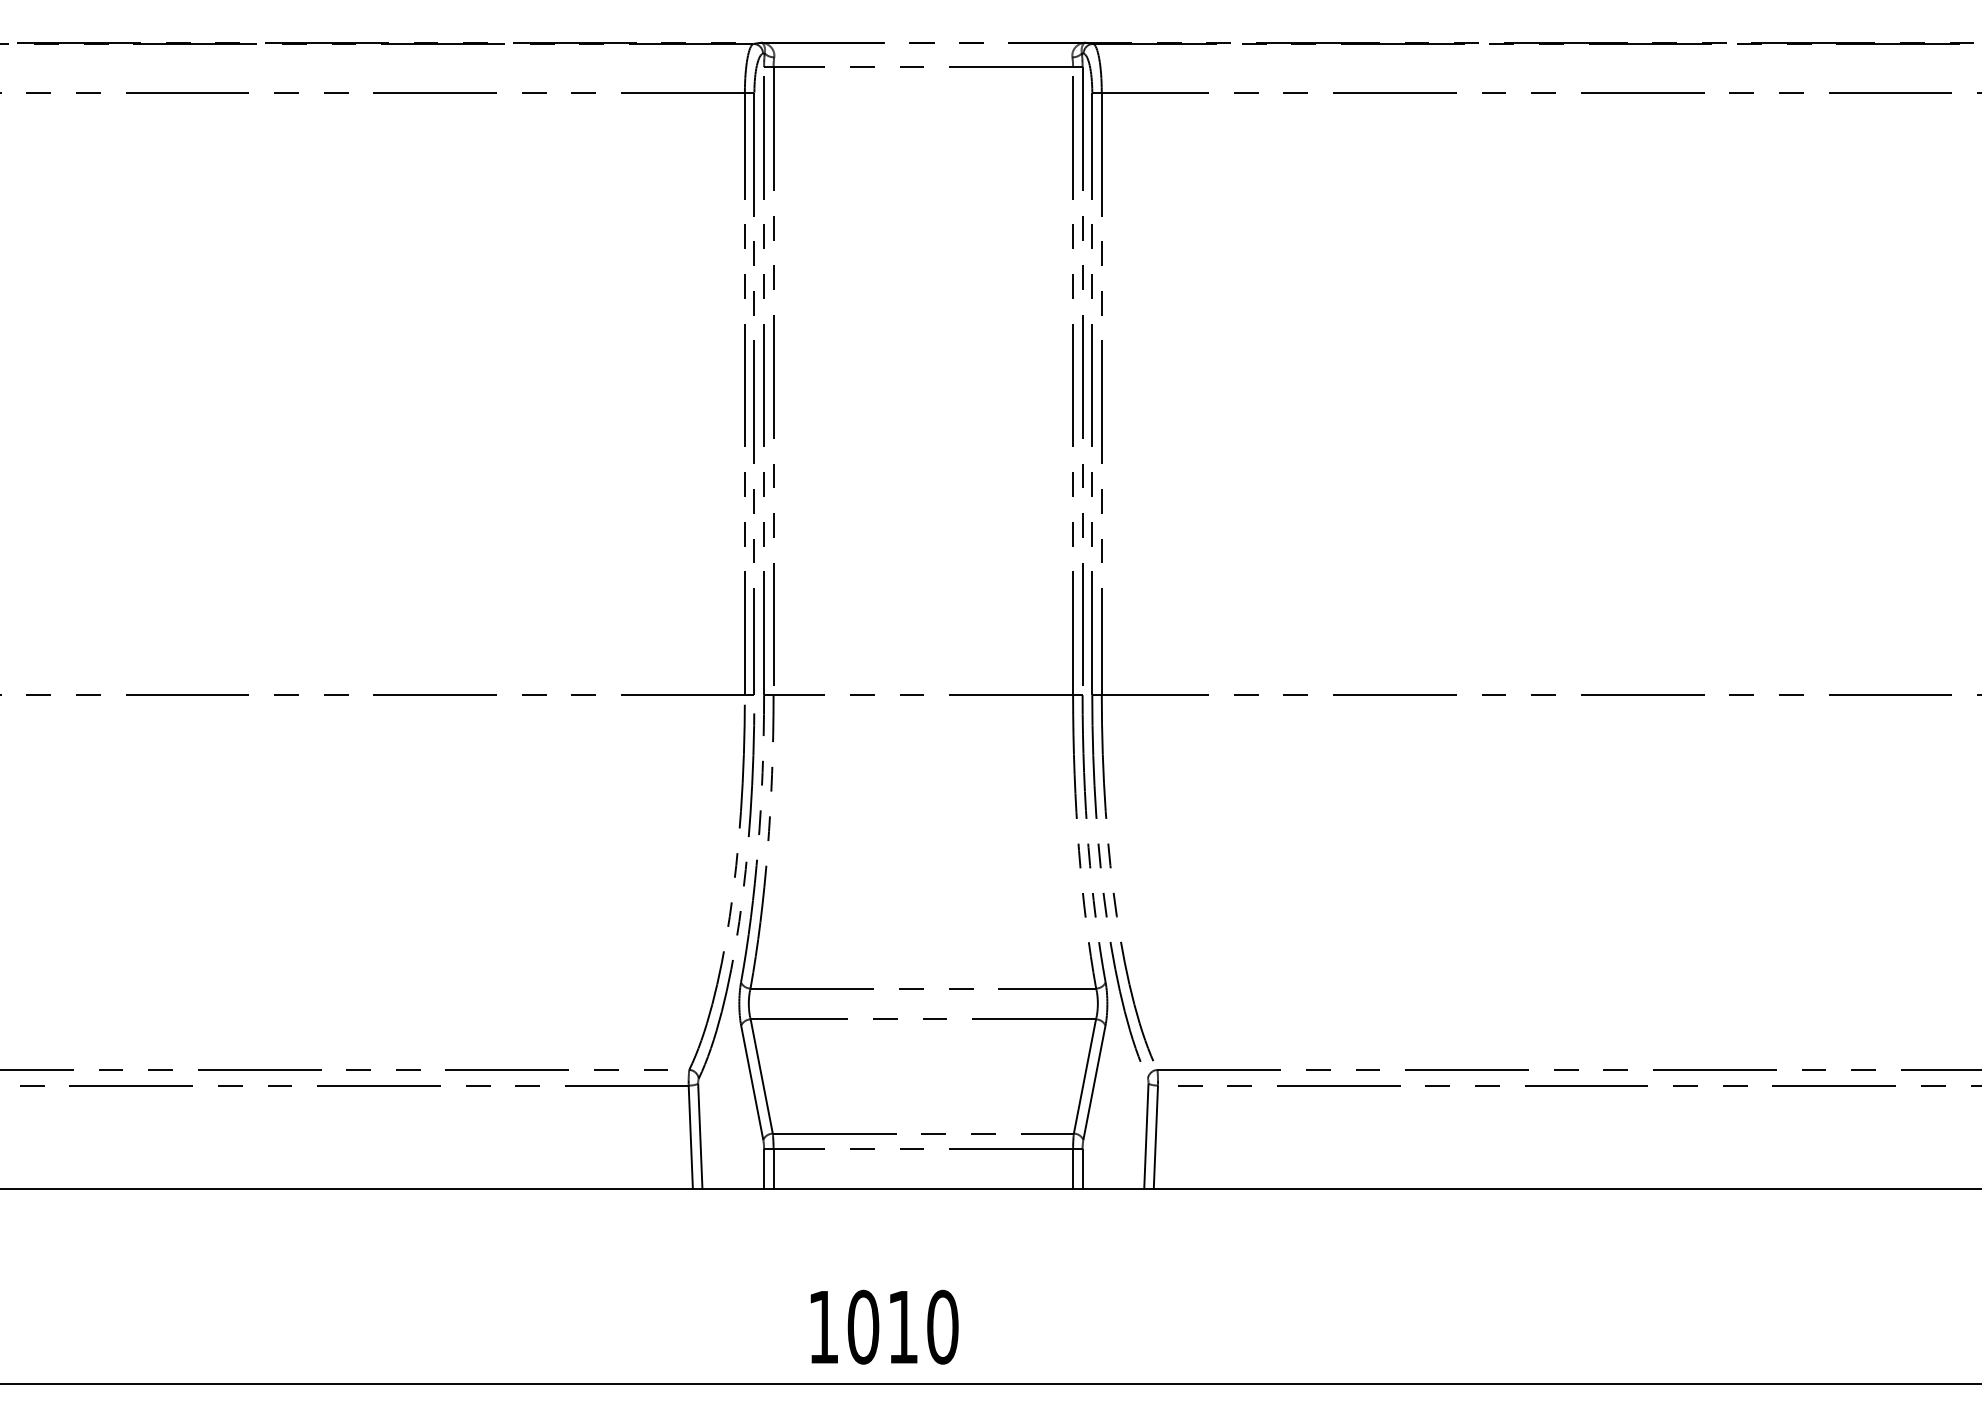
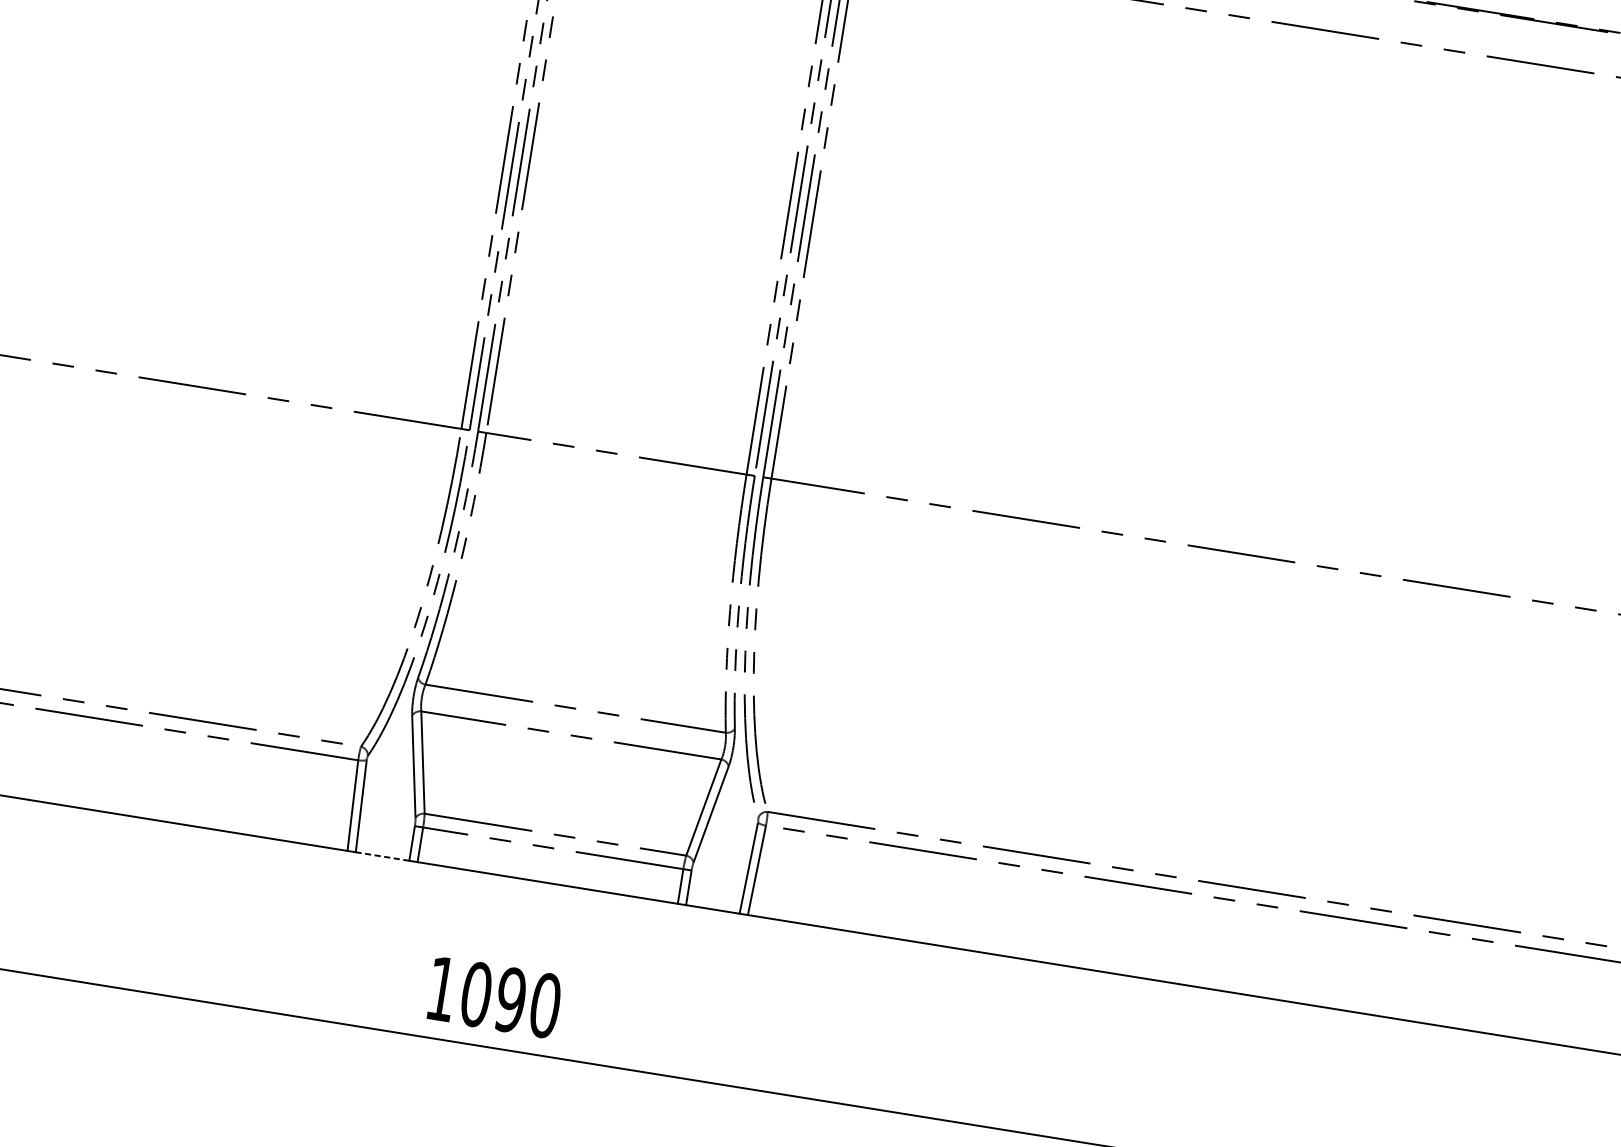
line: (733, 1189) -> (382, 856), solid -> dashed
text: (902, 1326) -> (510, 999), 1010 -> 1090

